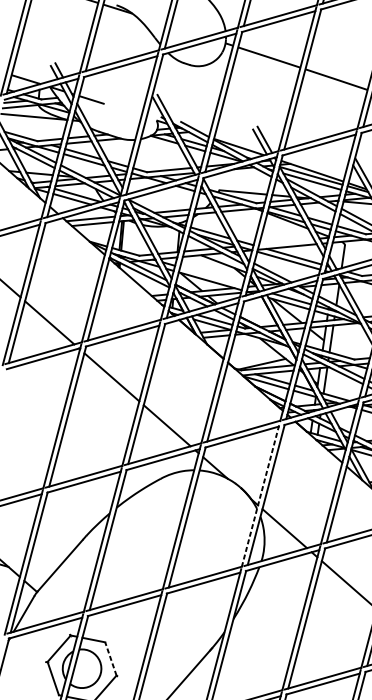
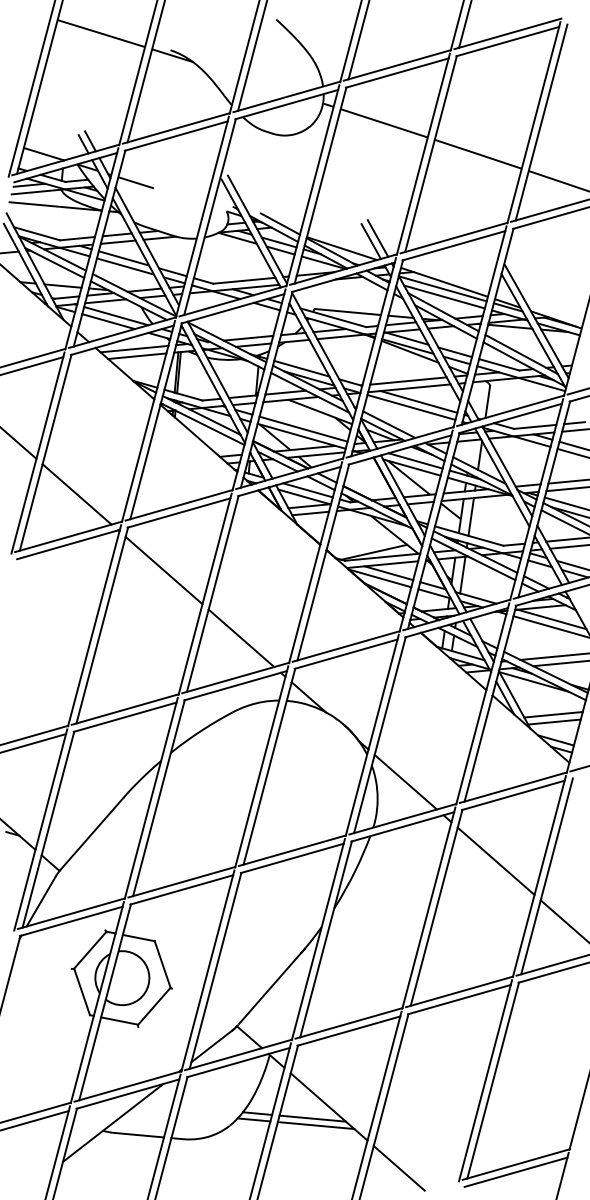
line: (286, 241) -> (408, 380), added
line: (211, 275) -> (303, 428), added
line: (260, 494) -> (372, 734), dashed -> solid
line: (110, 658) -> (162, 964), dashed -> solid

